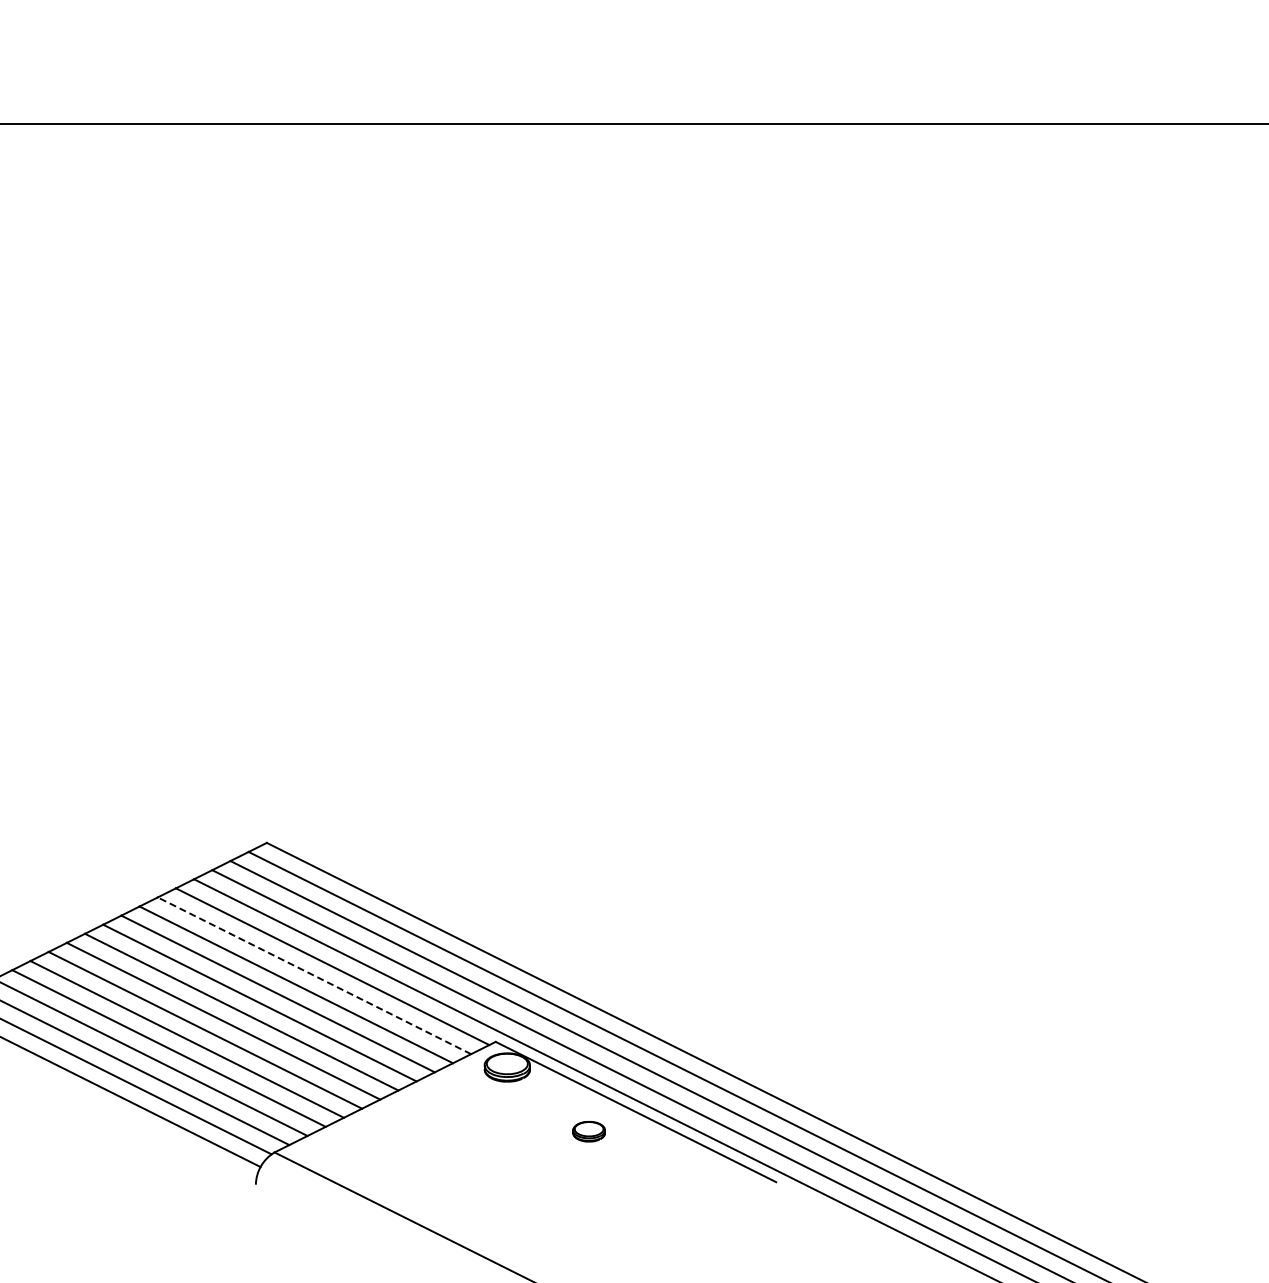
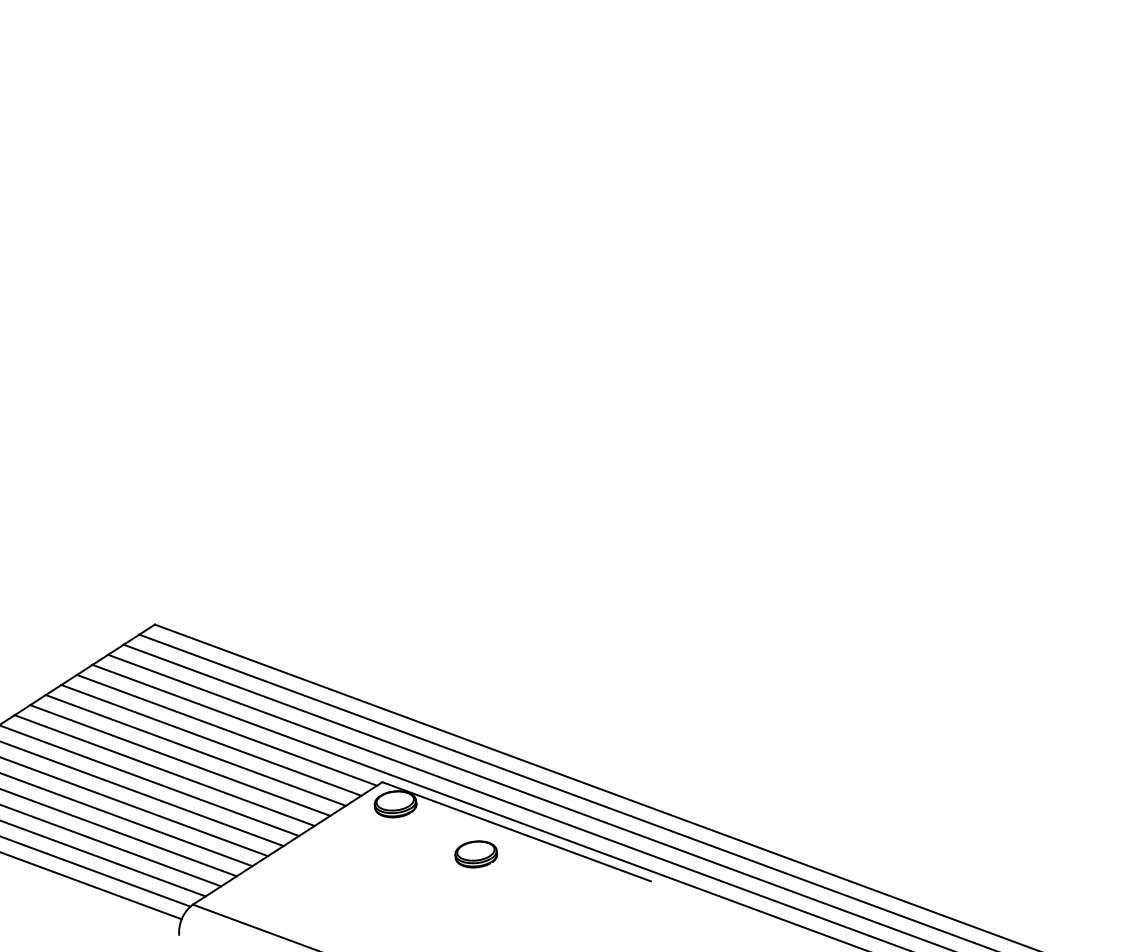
line: (314, 975) -> (211, 740), dashed -> solid
part: (588, 1131) -> (475, 854), size x1.43

